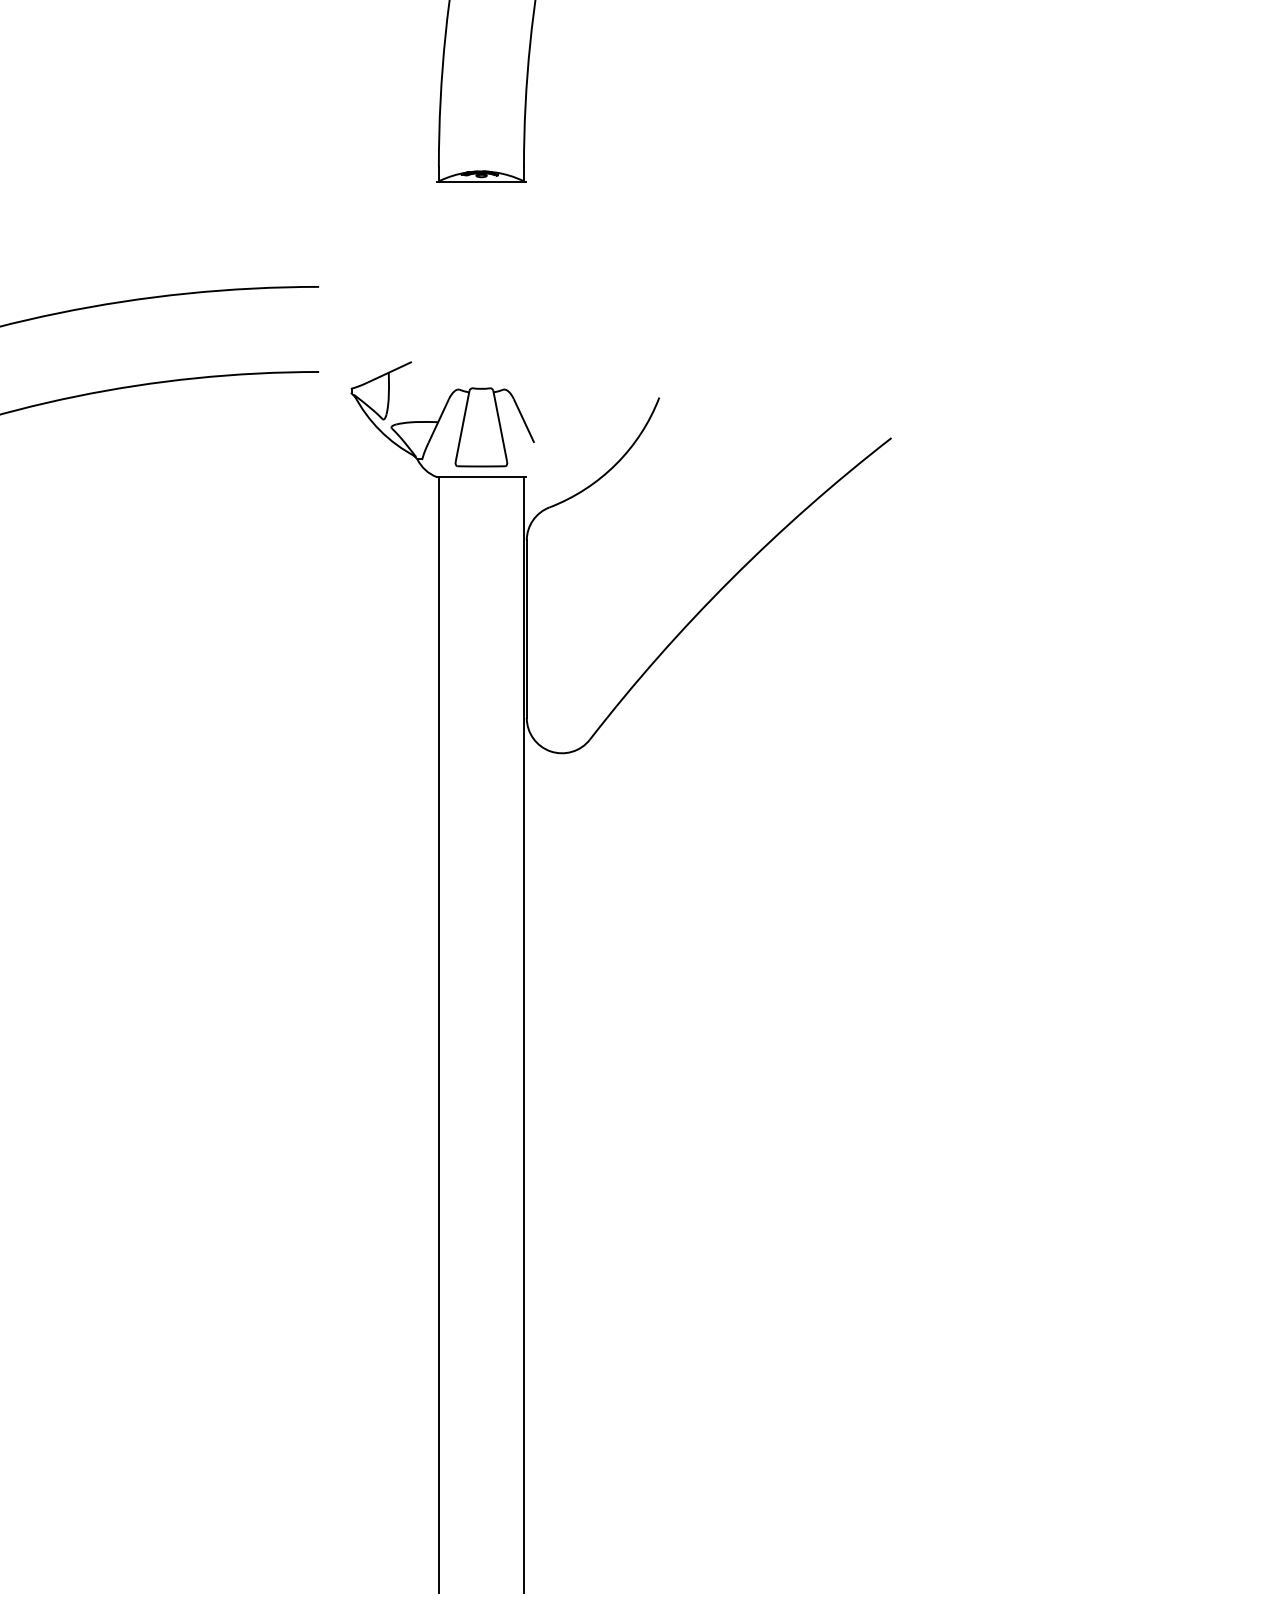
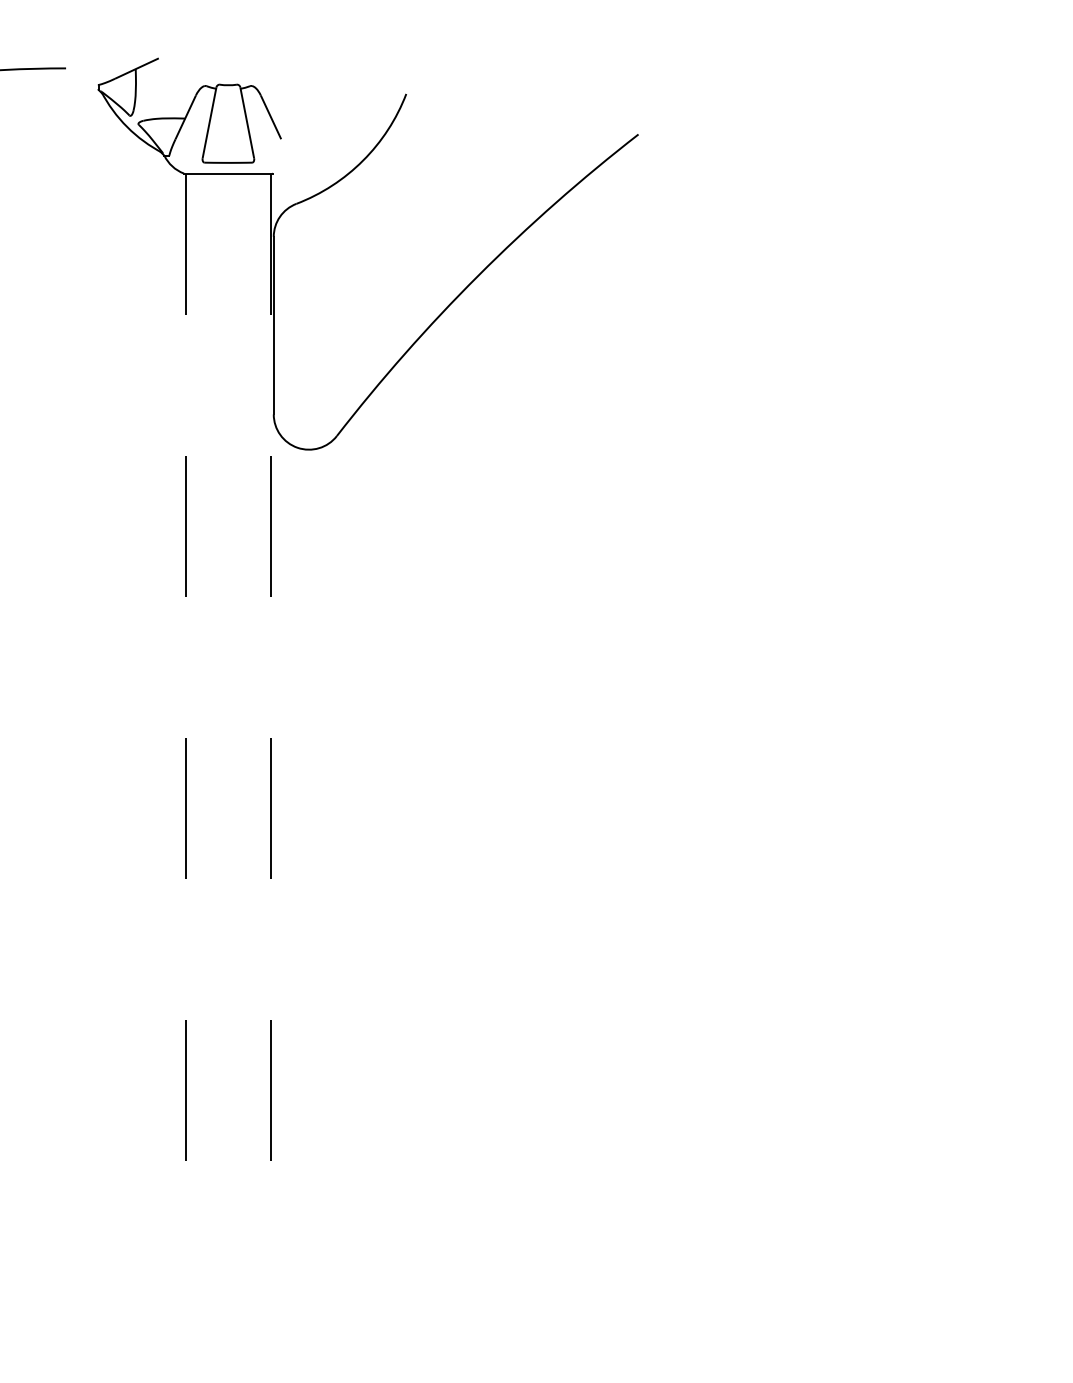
line: (438, 1035) -> (185, 731), solid -> dashed
line: (523, 1035) -> (270, 731), solid -> dashed

